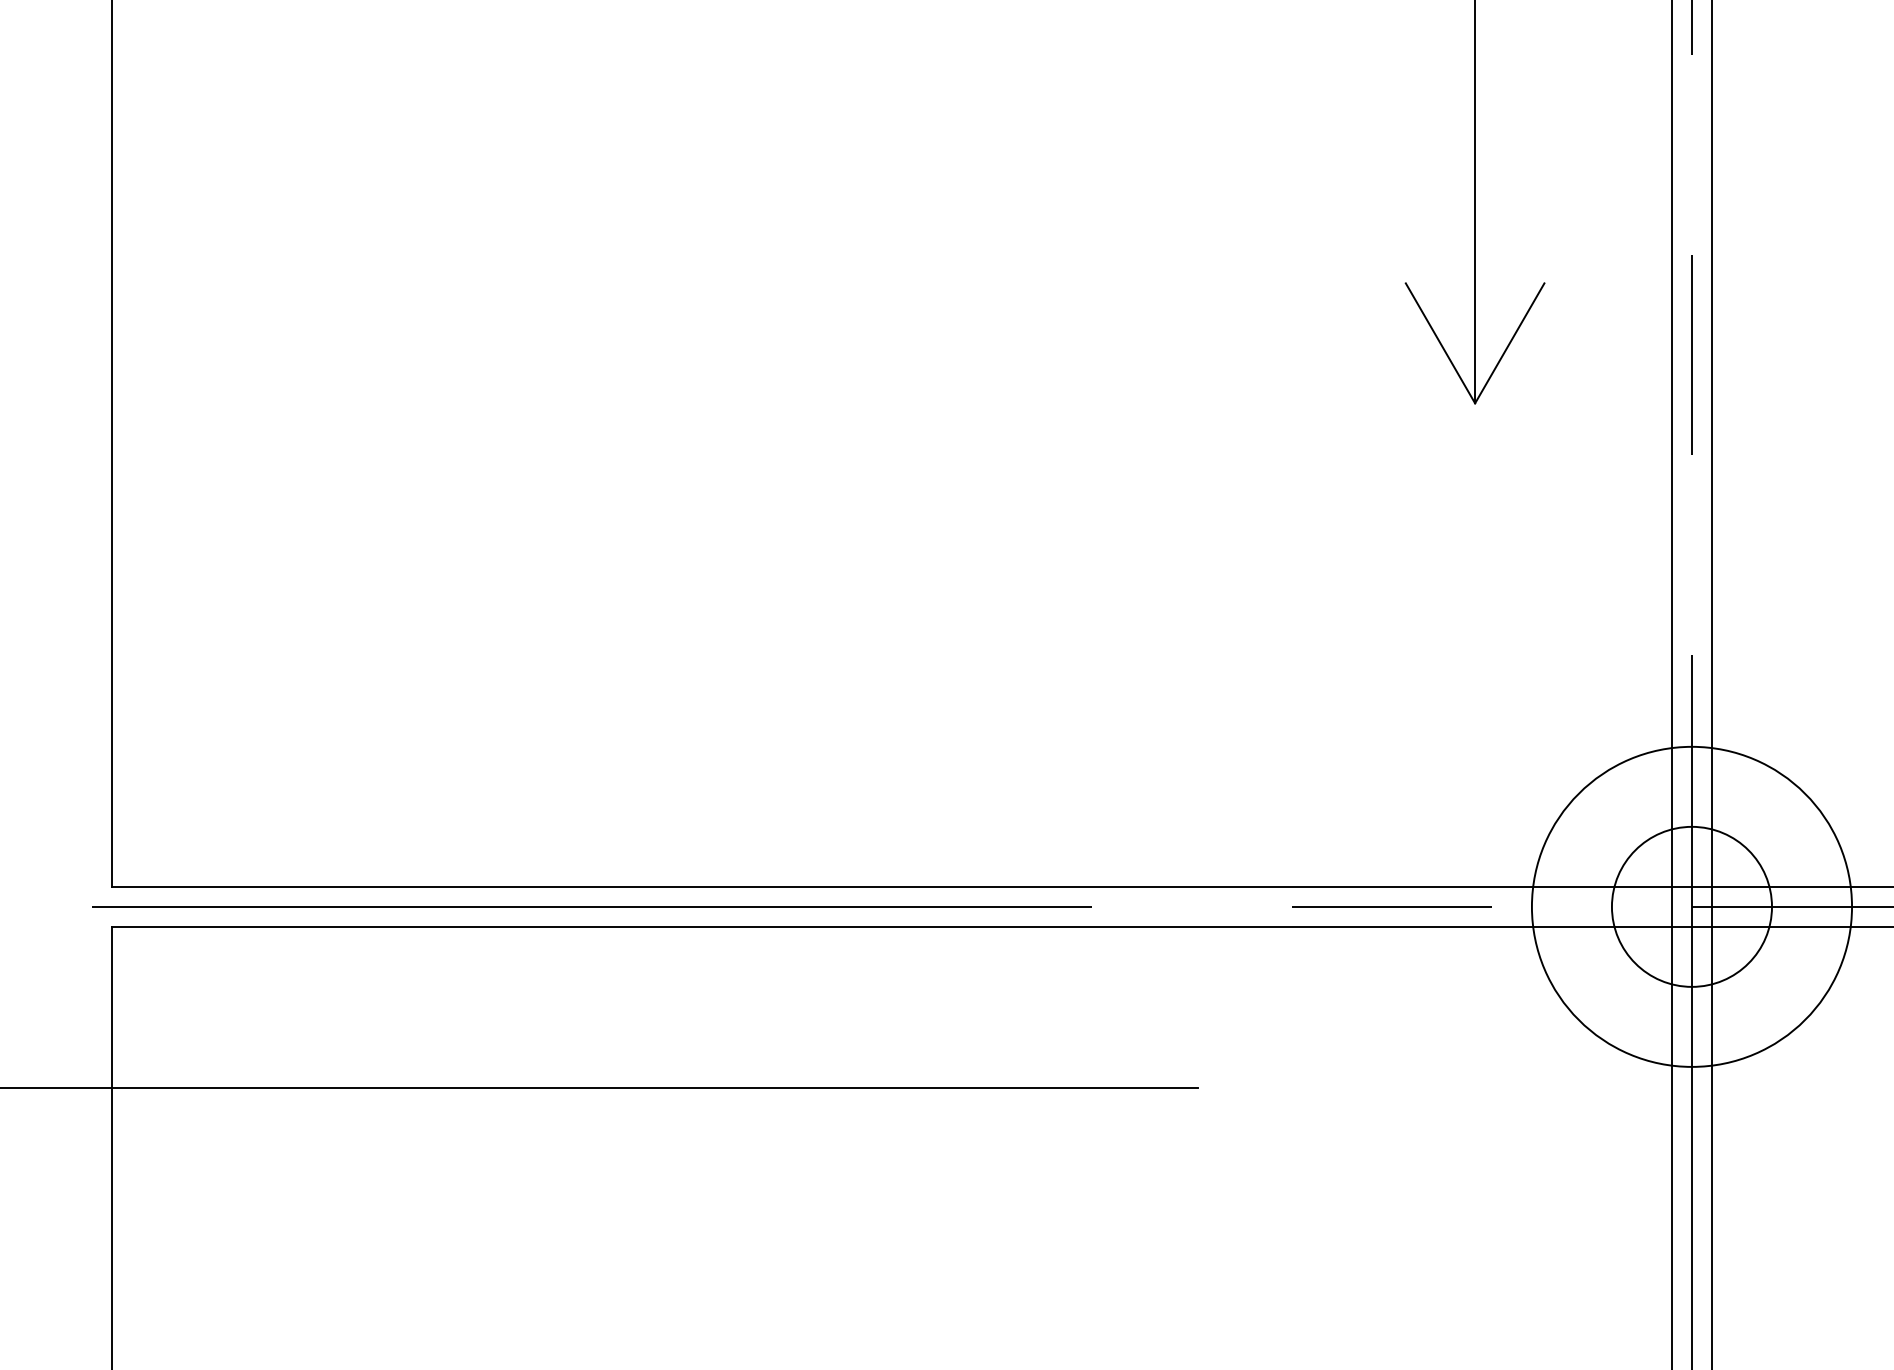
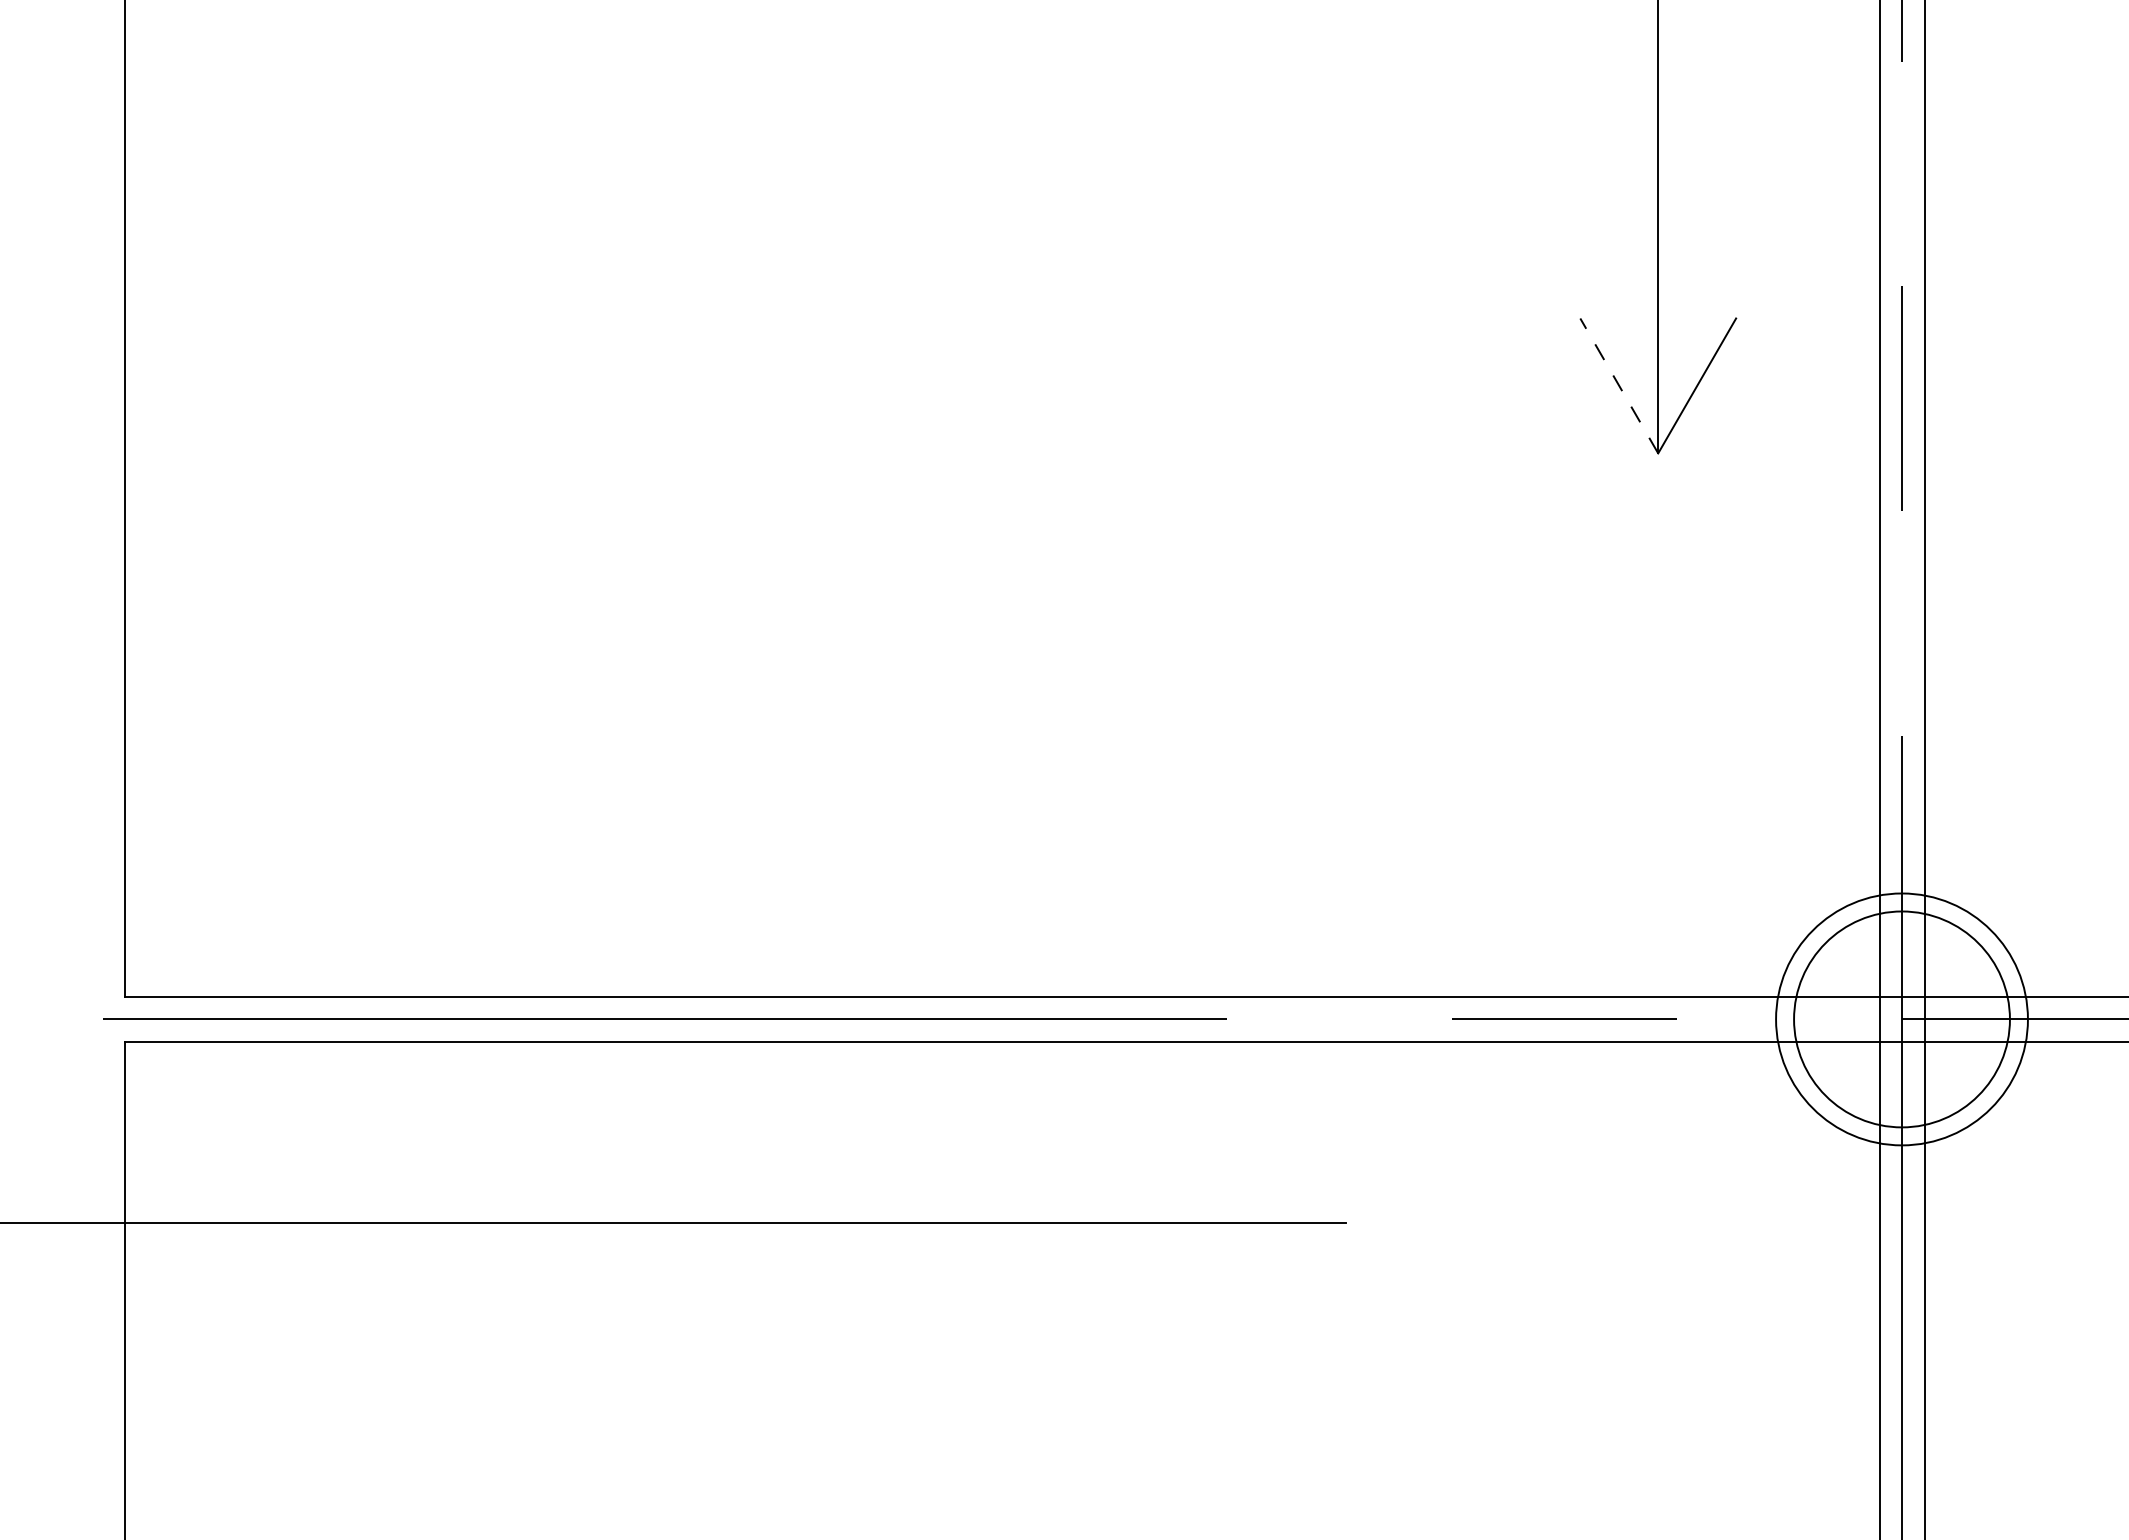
line: (1440, 342) -> (1619, 384), solid -> dashed
circle: (1691, 906) -> (1901, 1019), size x0.6
circle: (1691, 906) -> (1901, 1019), size x1.4

